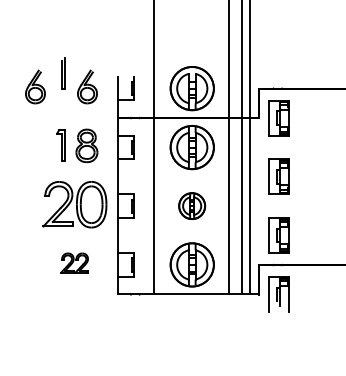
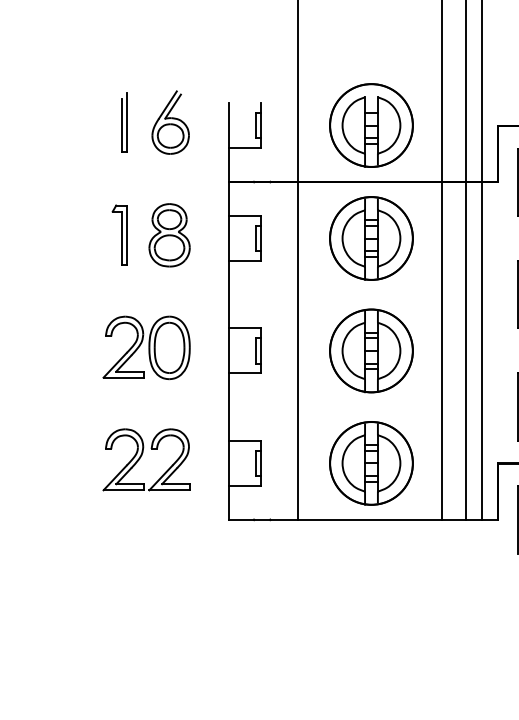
line: (62, 73) -> (122, 123), moved
part: (35, 86) -> (71, 121), removed
part: (74, 204) -> (145, 347), size x0.71
part: (191, 205) -> (369, 349), size x1.67
part: (74, 262) -> (145, 458), size x1.67

